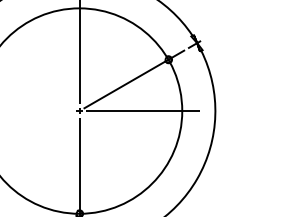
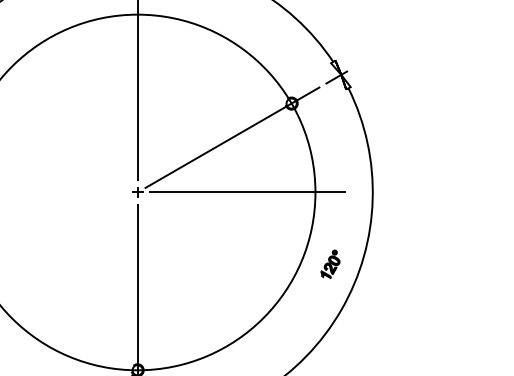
part: (190, 152) -> (329, 264), added

